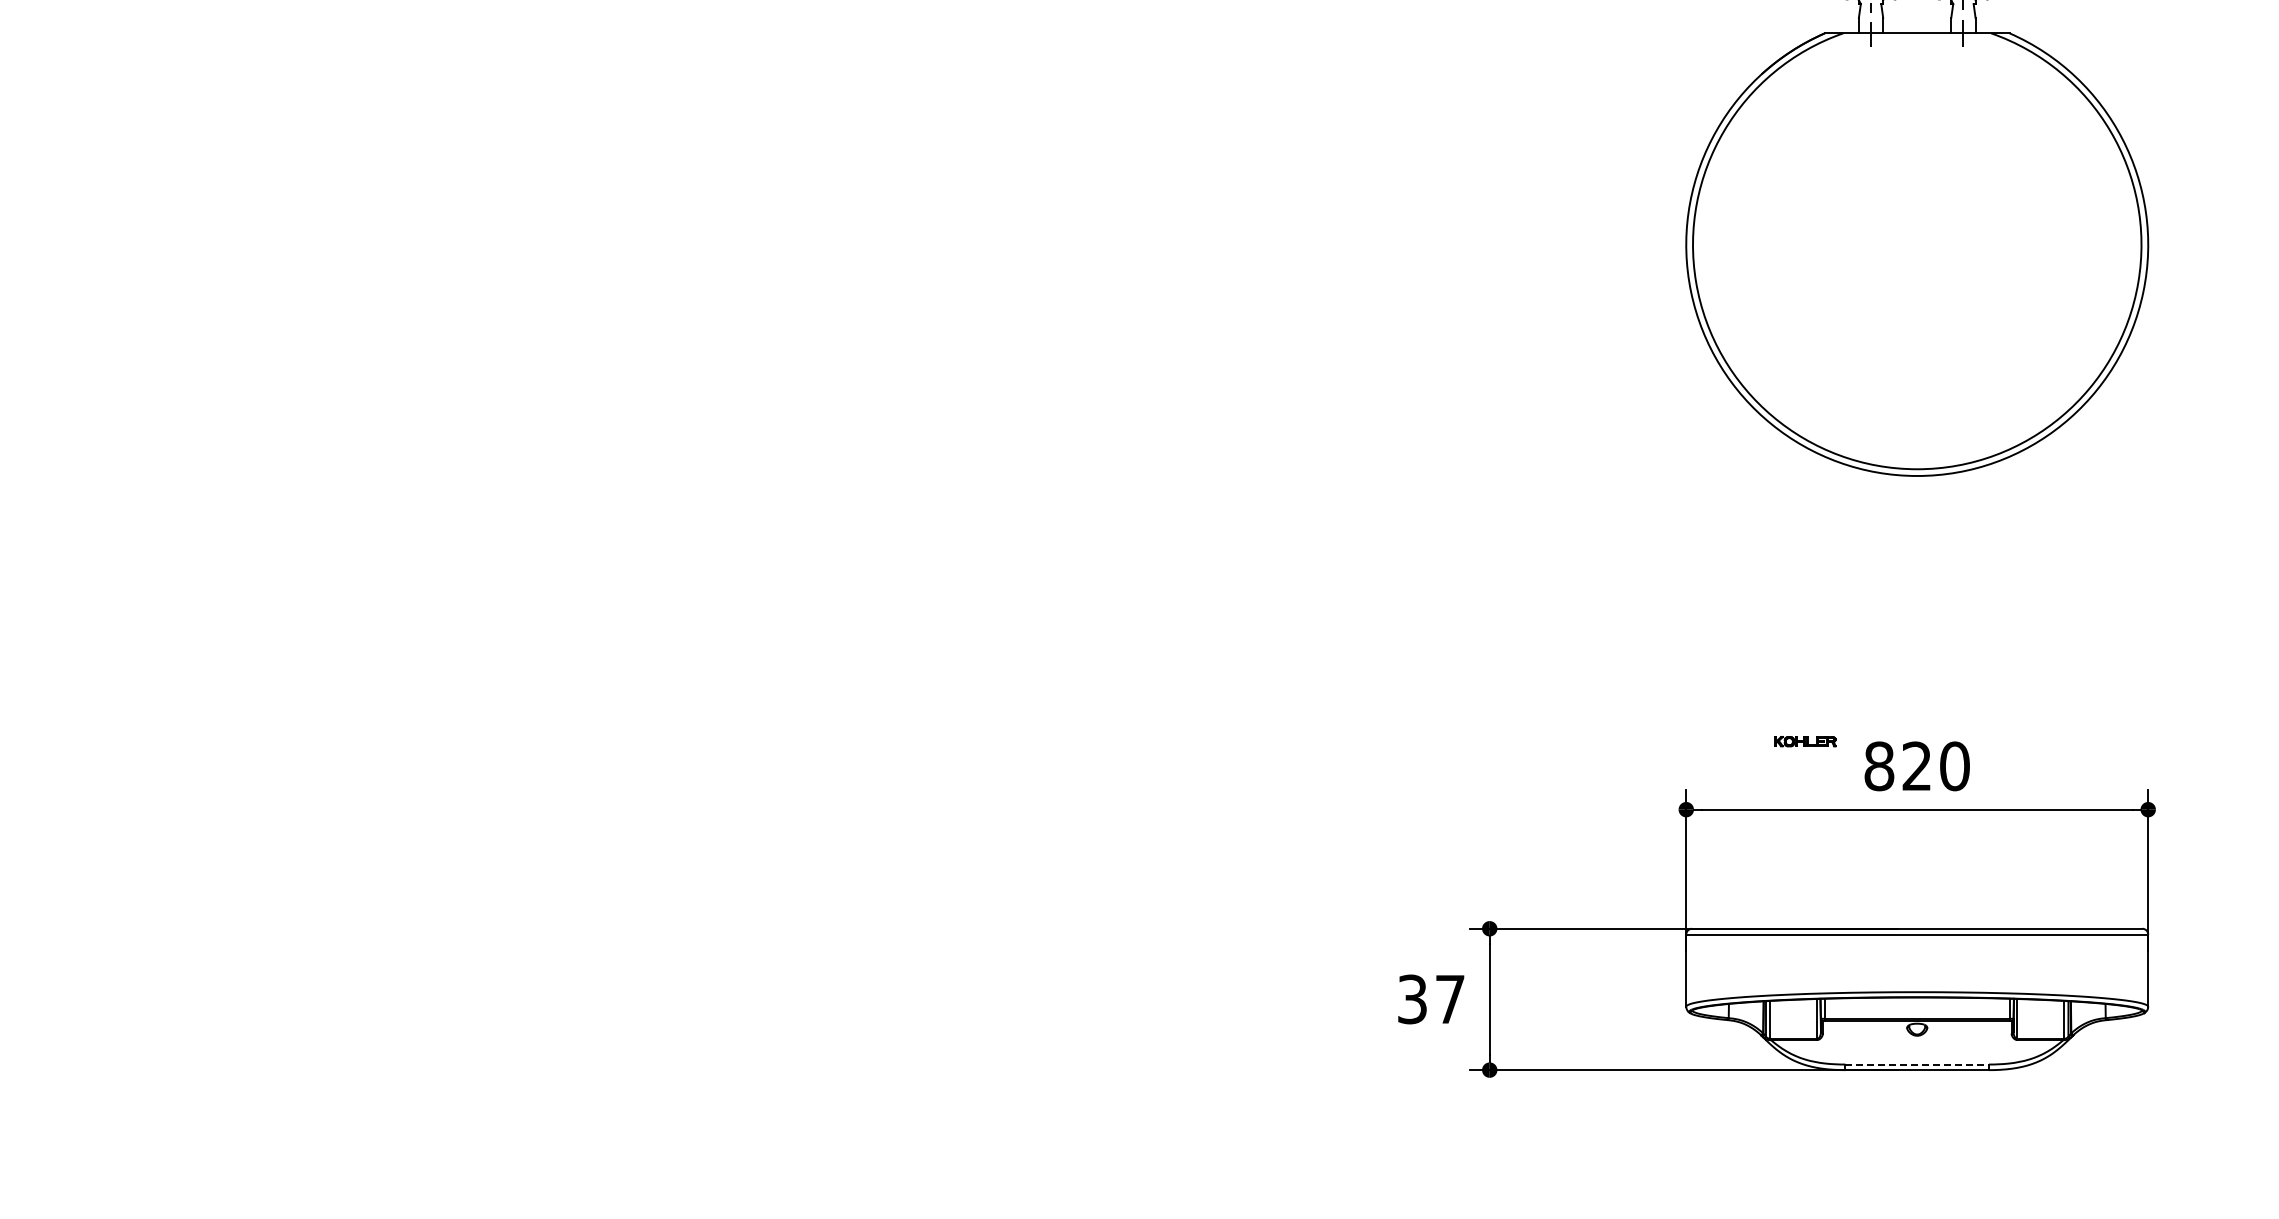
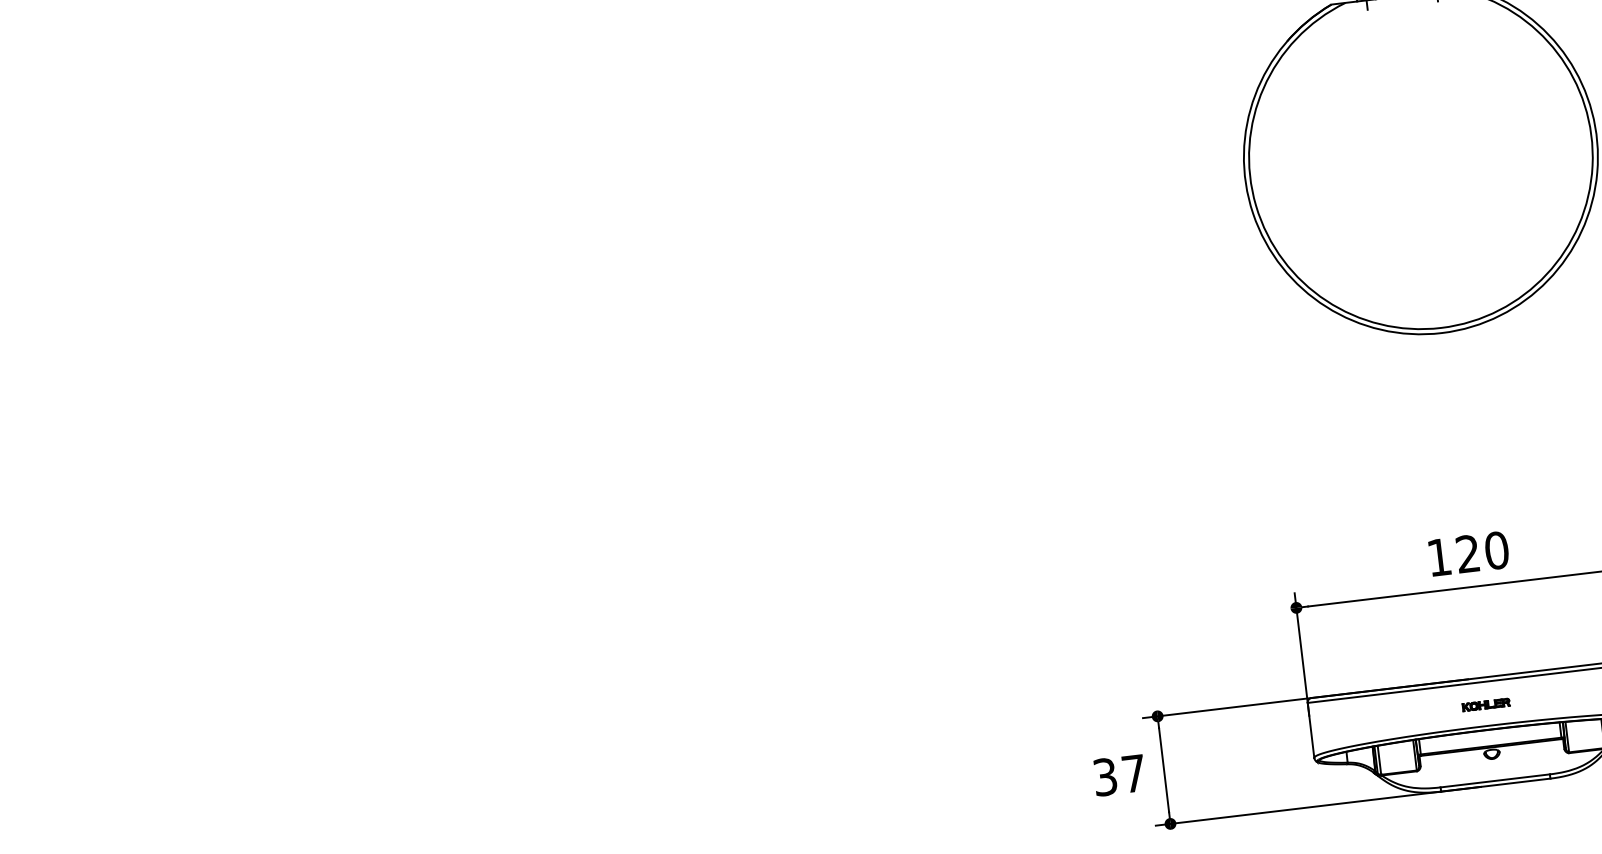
part: (1805, 741) -> (1486, 704), moved
text: (1879, 766) -> (1439, 557), 820 -> 120
line: (1917, 1064) -> (1495, 780), dashed -> solid

